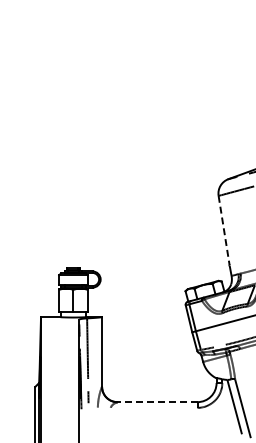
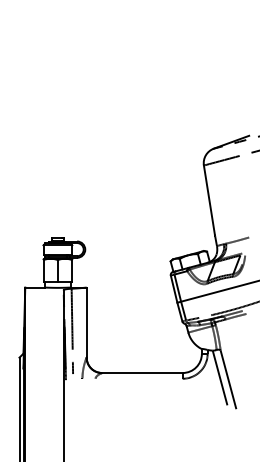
line: (224, 230) -> (209, 200), dashed -> solid
line: (156, 402) -> (141, 373), dashed -> solid

